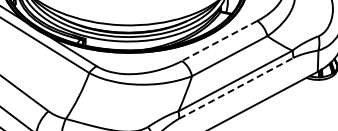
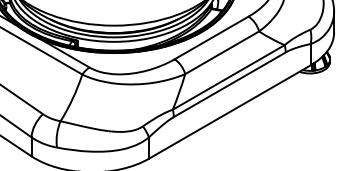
line: (219, 41) -> (211, 38), dashed -> solid
line: (235, 88) -> (229, 84), dashed -> solid

